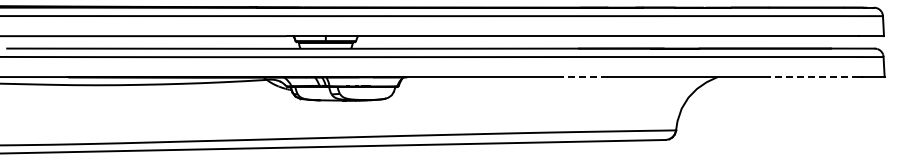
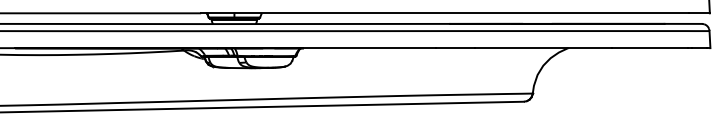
line: (585, 77) -> (455, 48), dashed -> solid
line: (813, 77) -> (649, 48), dashed -> solid

